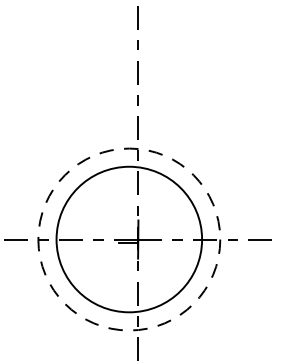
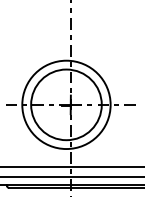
circle: (129, 238) -> (66, 104), dashed -> solid

